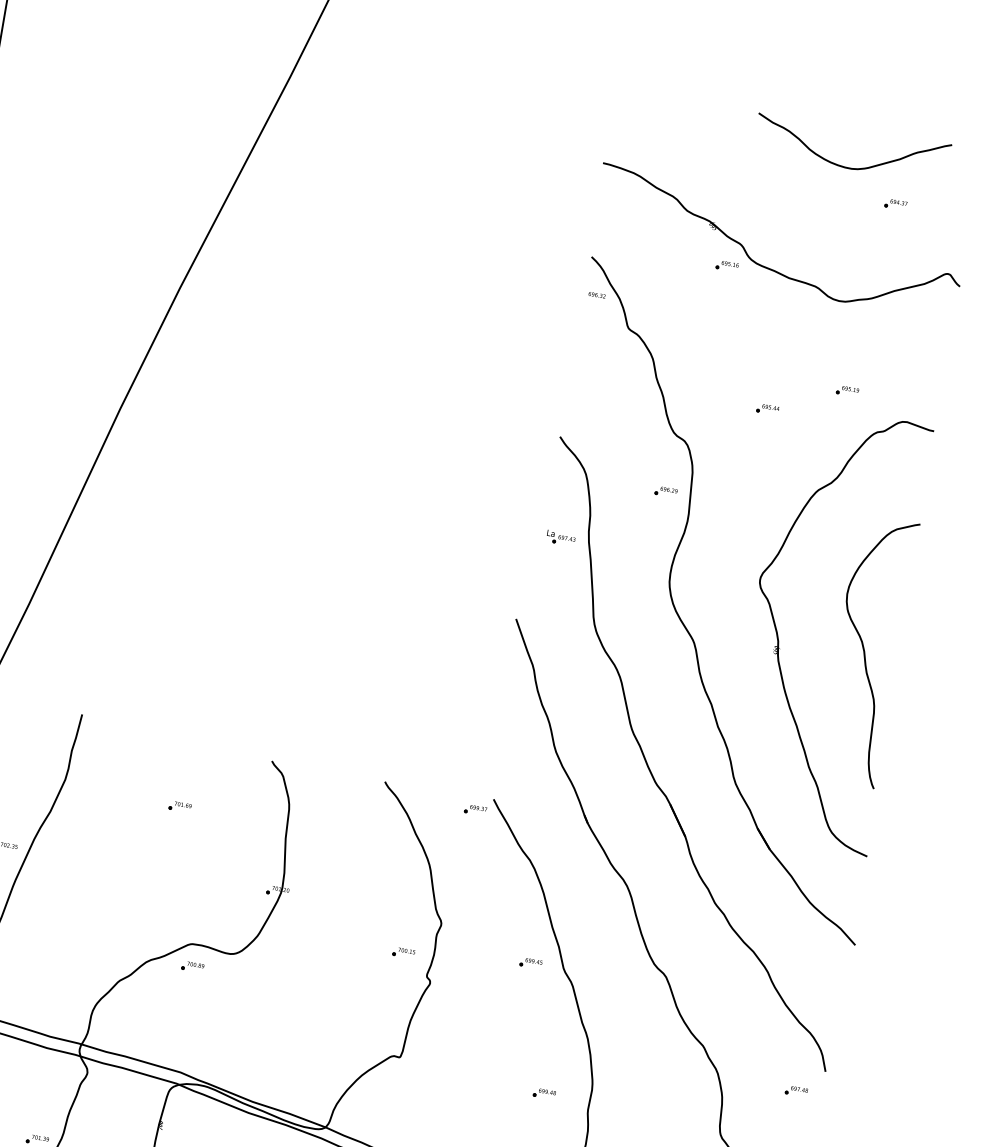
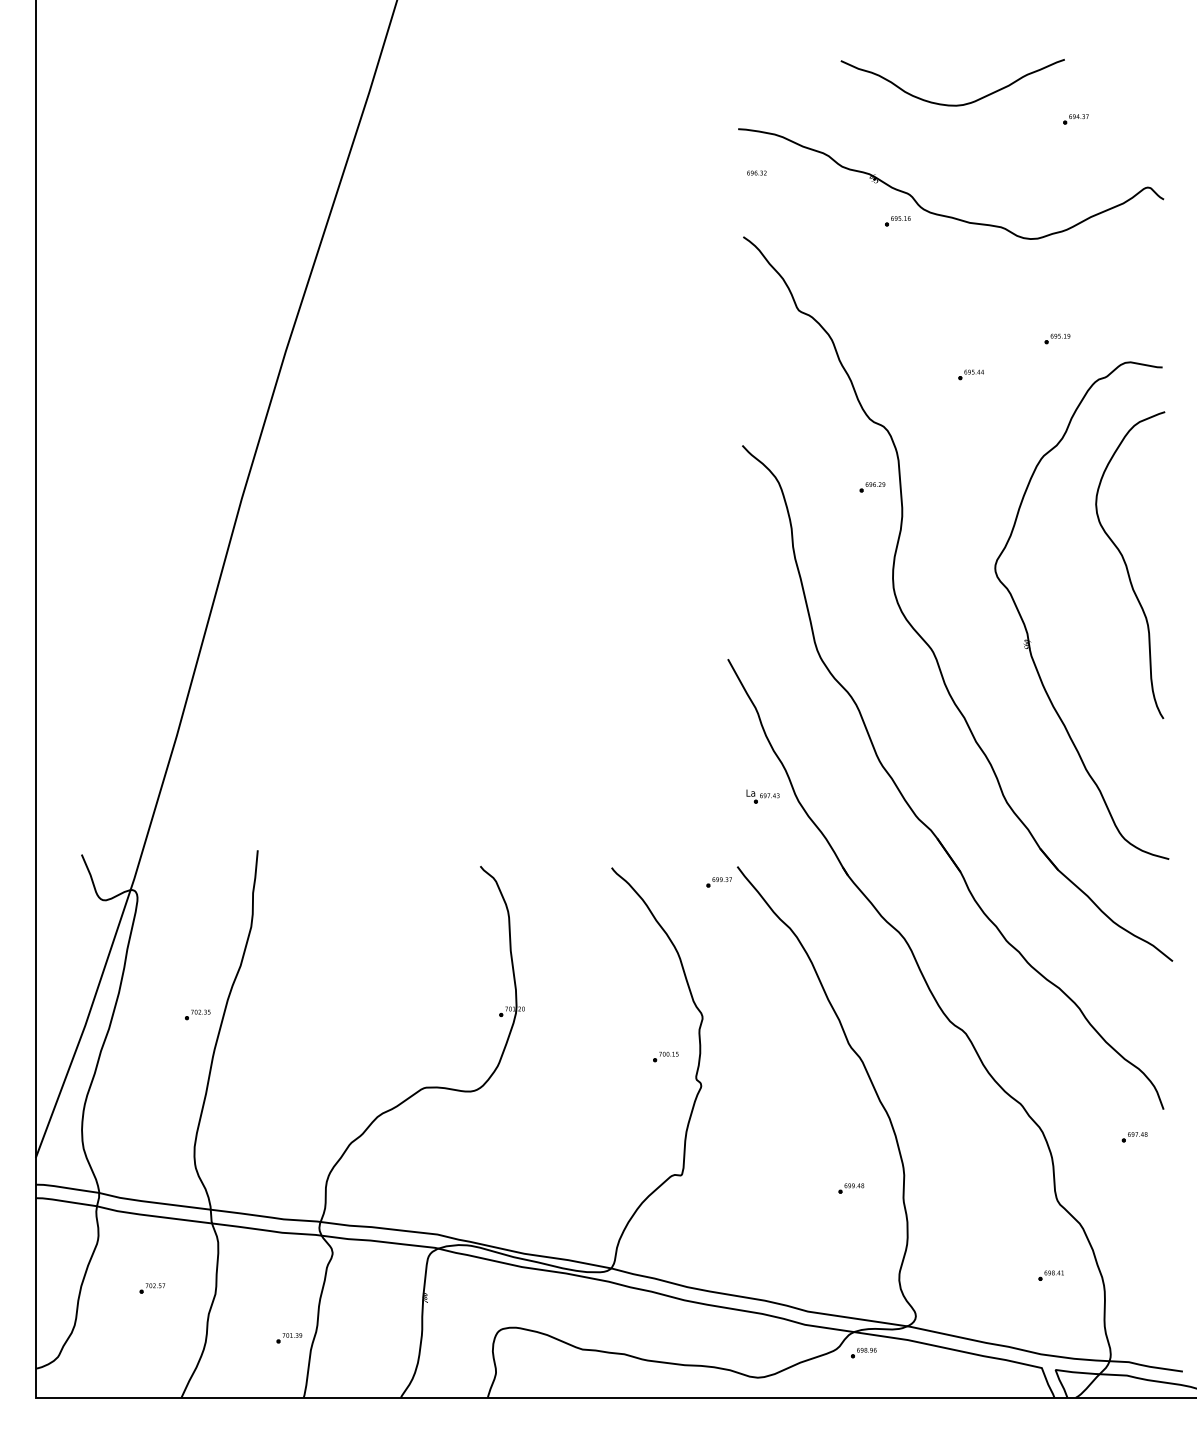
curve: (848, 167) -> (952, 104), moved
text: (596, 294) -> (756, 172), moved
part: (560, 538) -> (762, 796), moved
curve: (865, 651) -> (1127, 565), moved
part: (179, 806) -> (385, 935), removed
part: (530, 963) -> (810, 1044), removed
part: (192, 967) -> (430, 1113), removed

